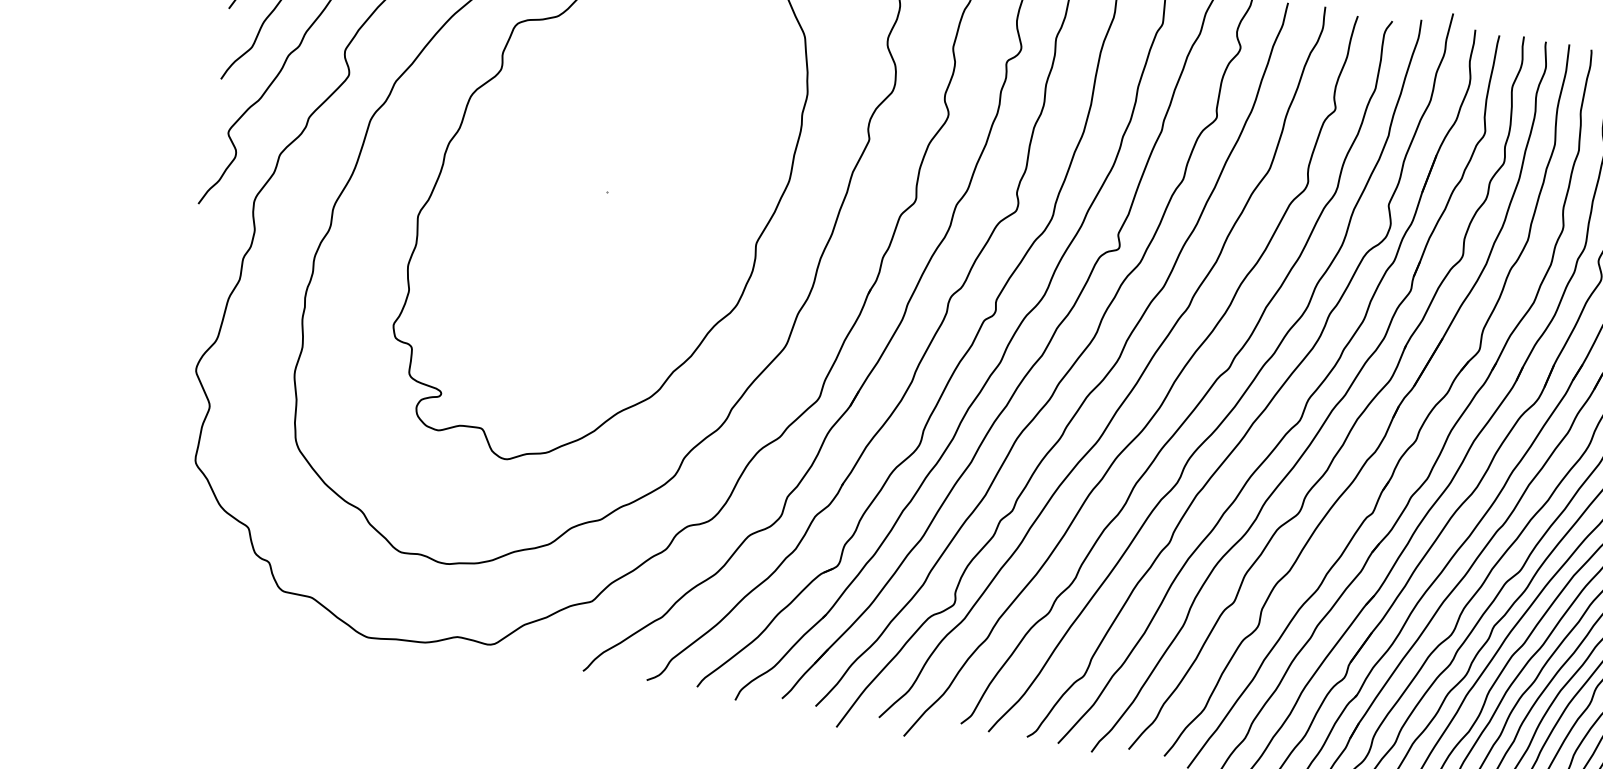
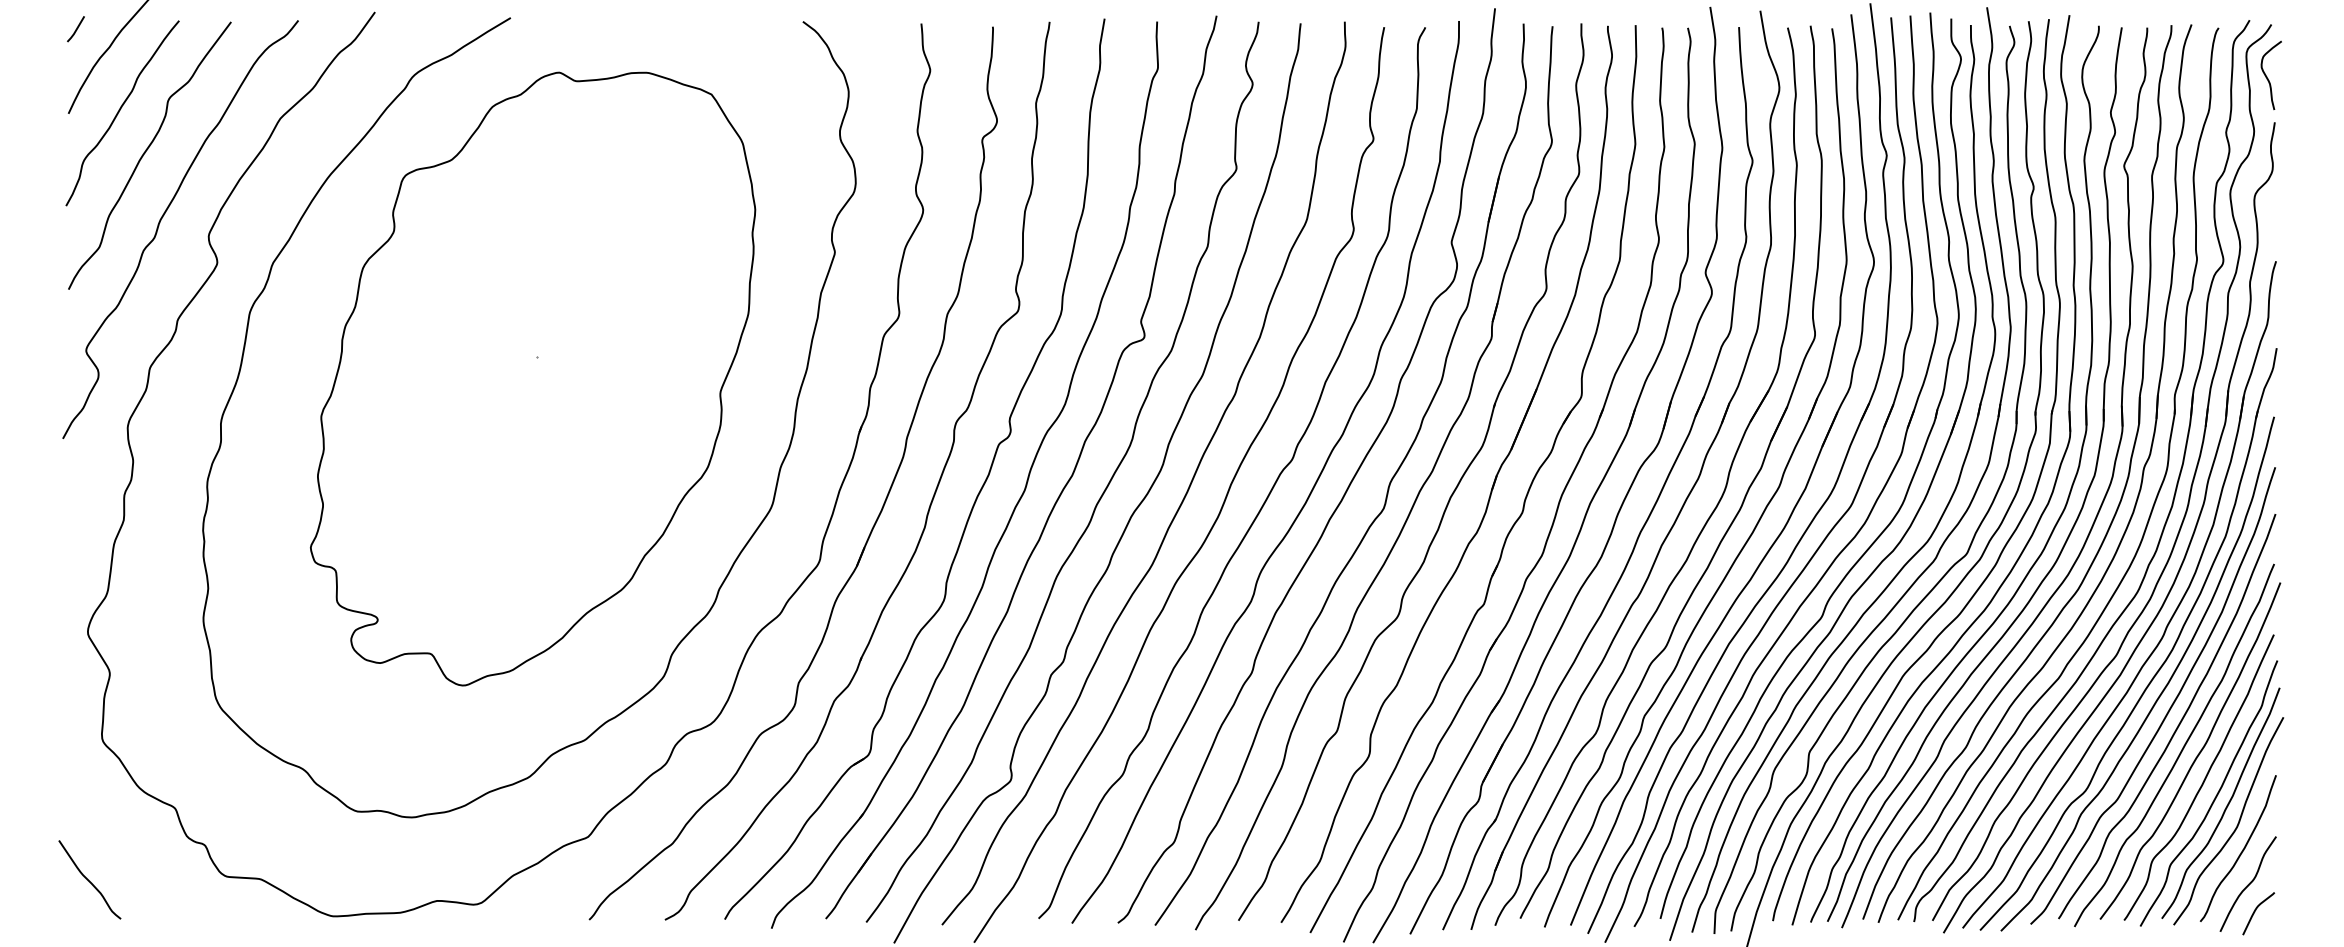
curve: (167, 577) -> (88, 879), added

